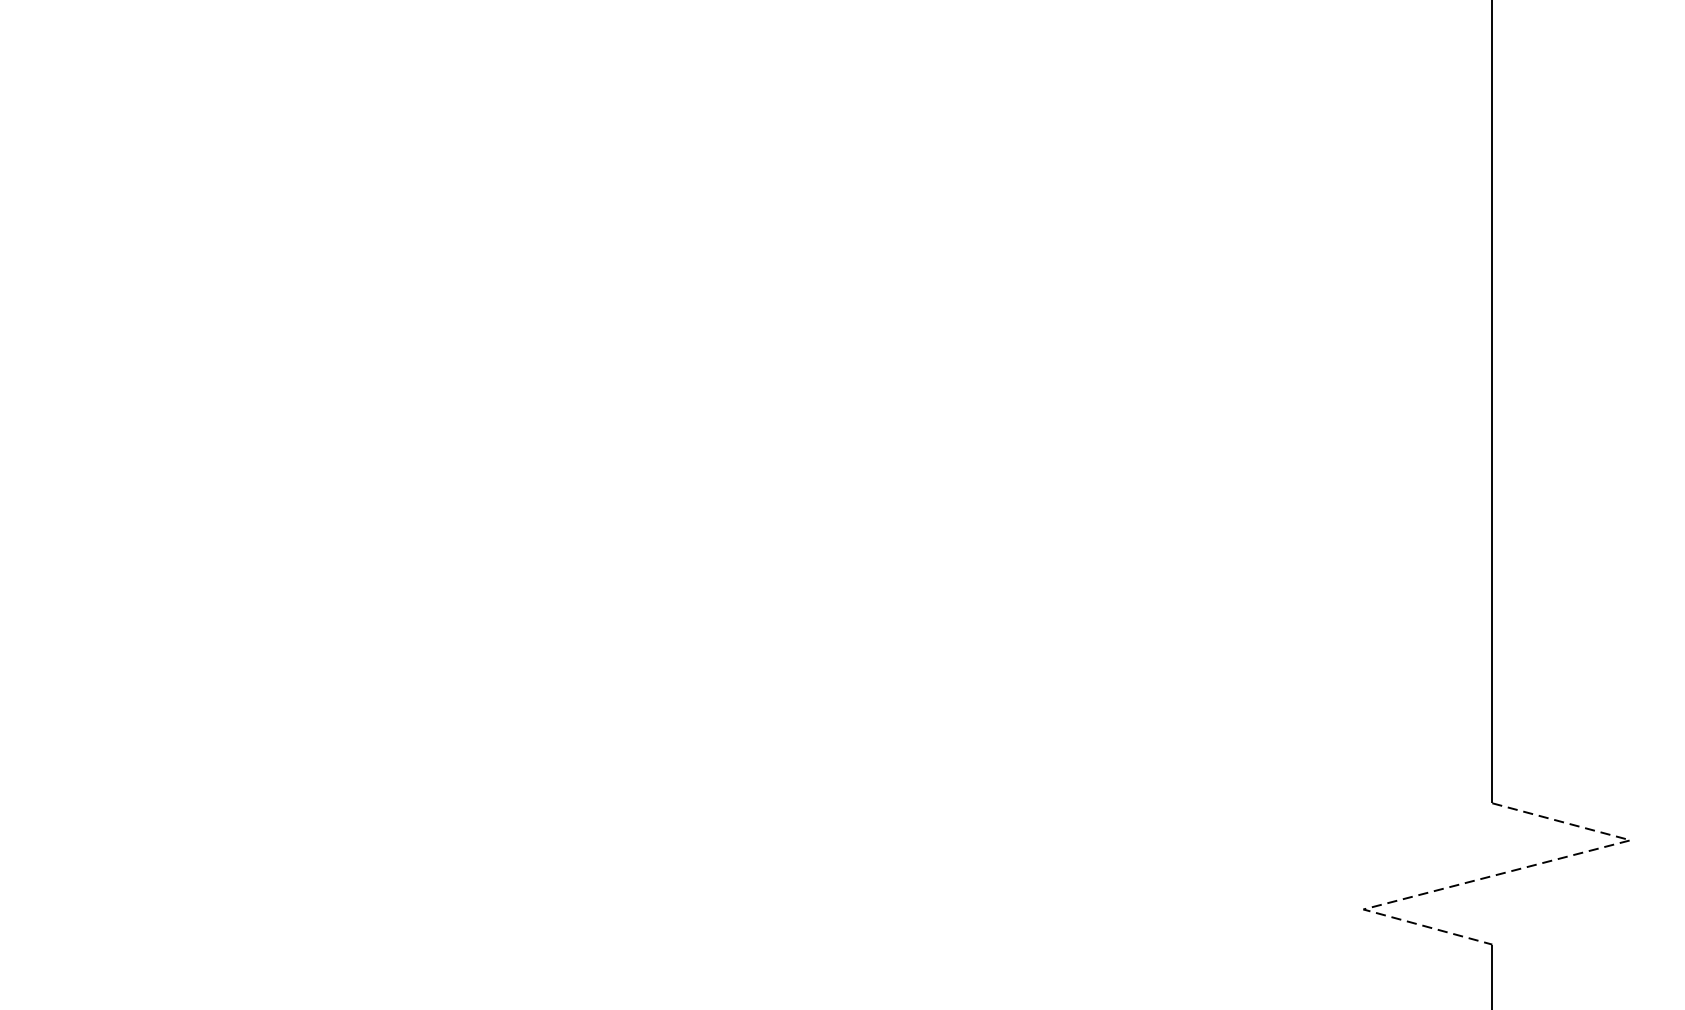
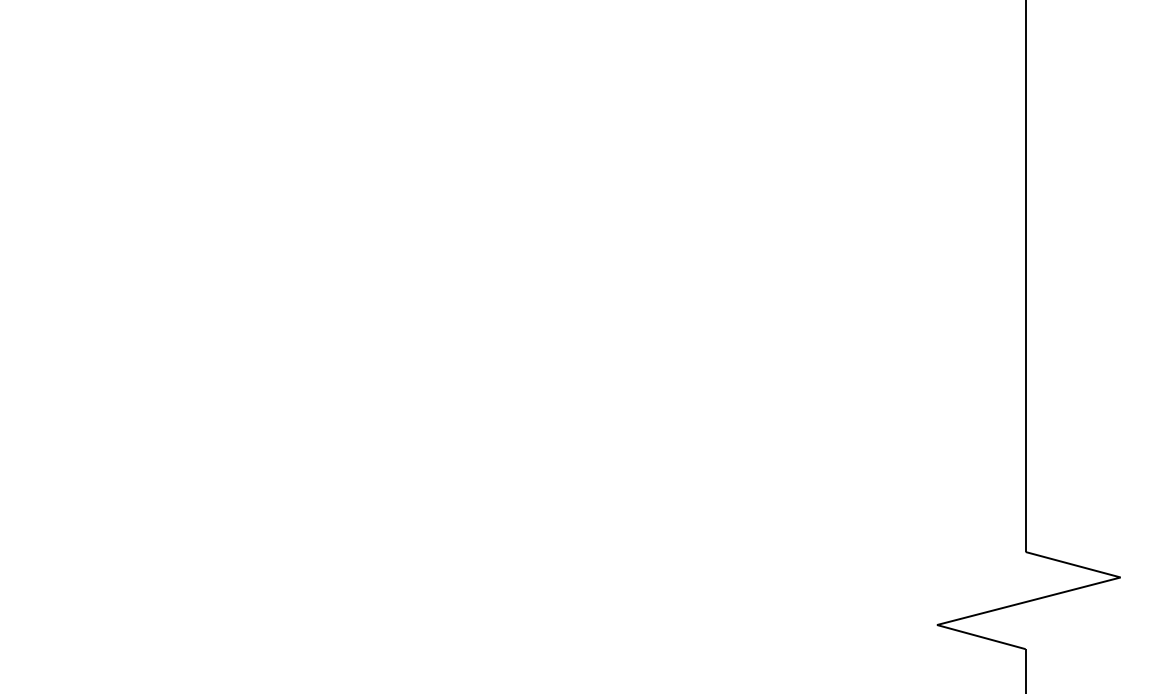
line: (1500, 873) -> (1031, 600), dashed -> solid

